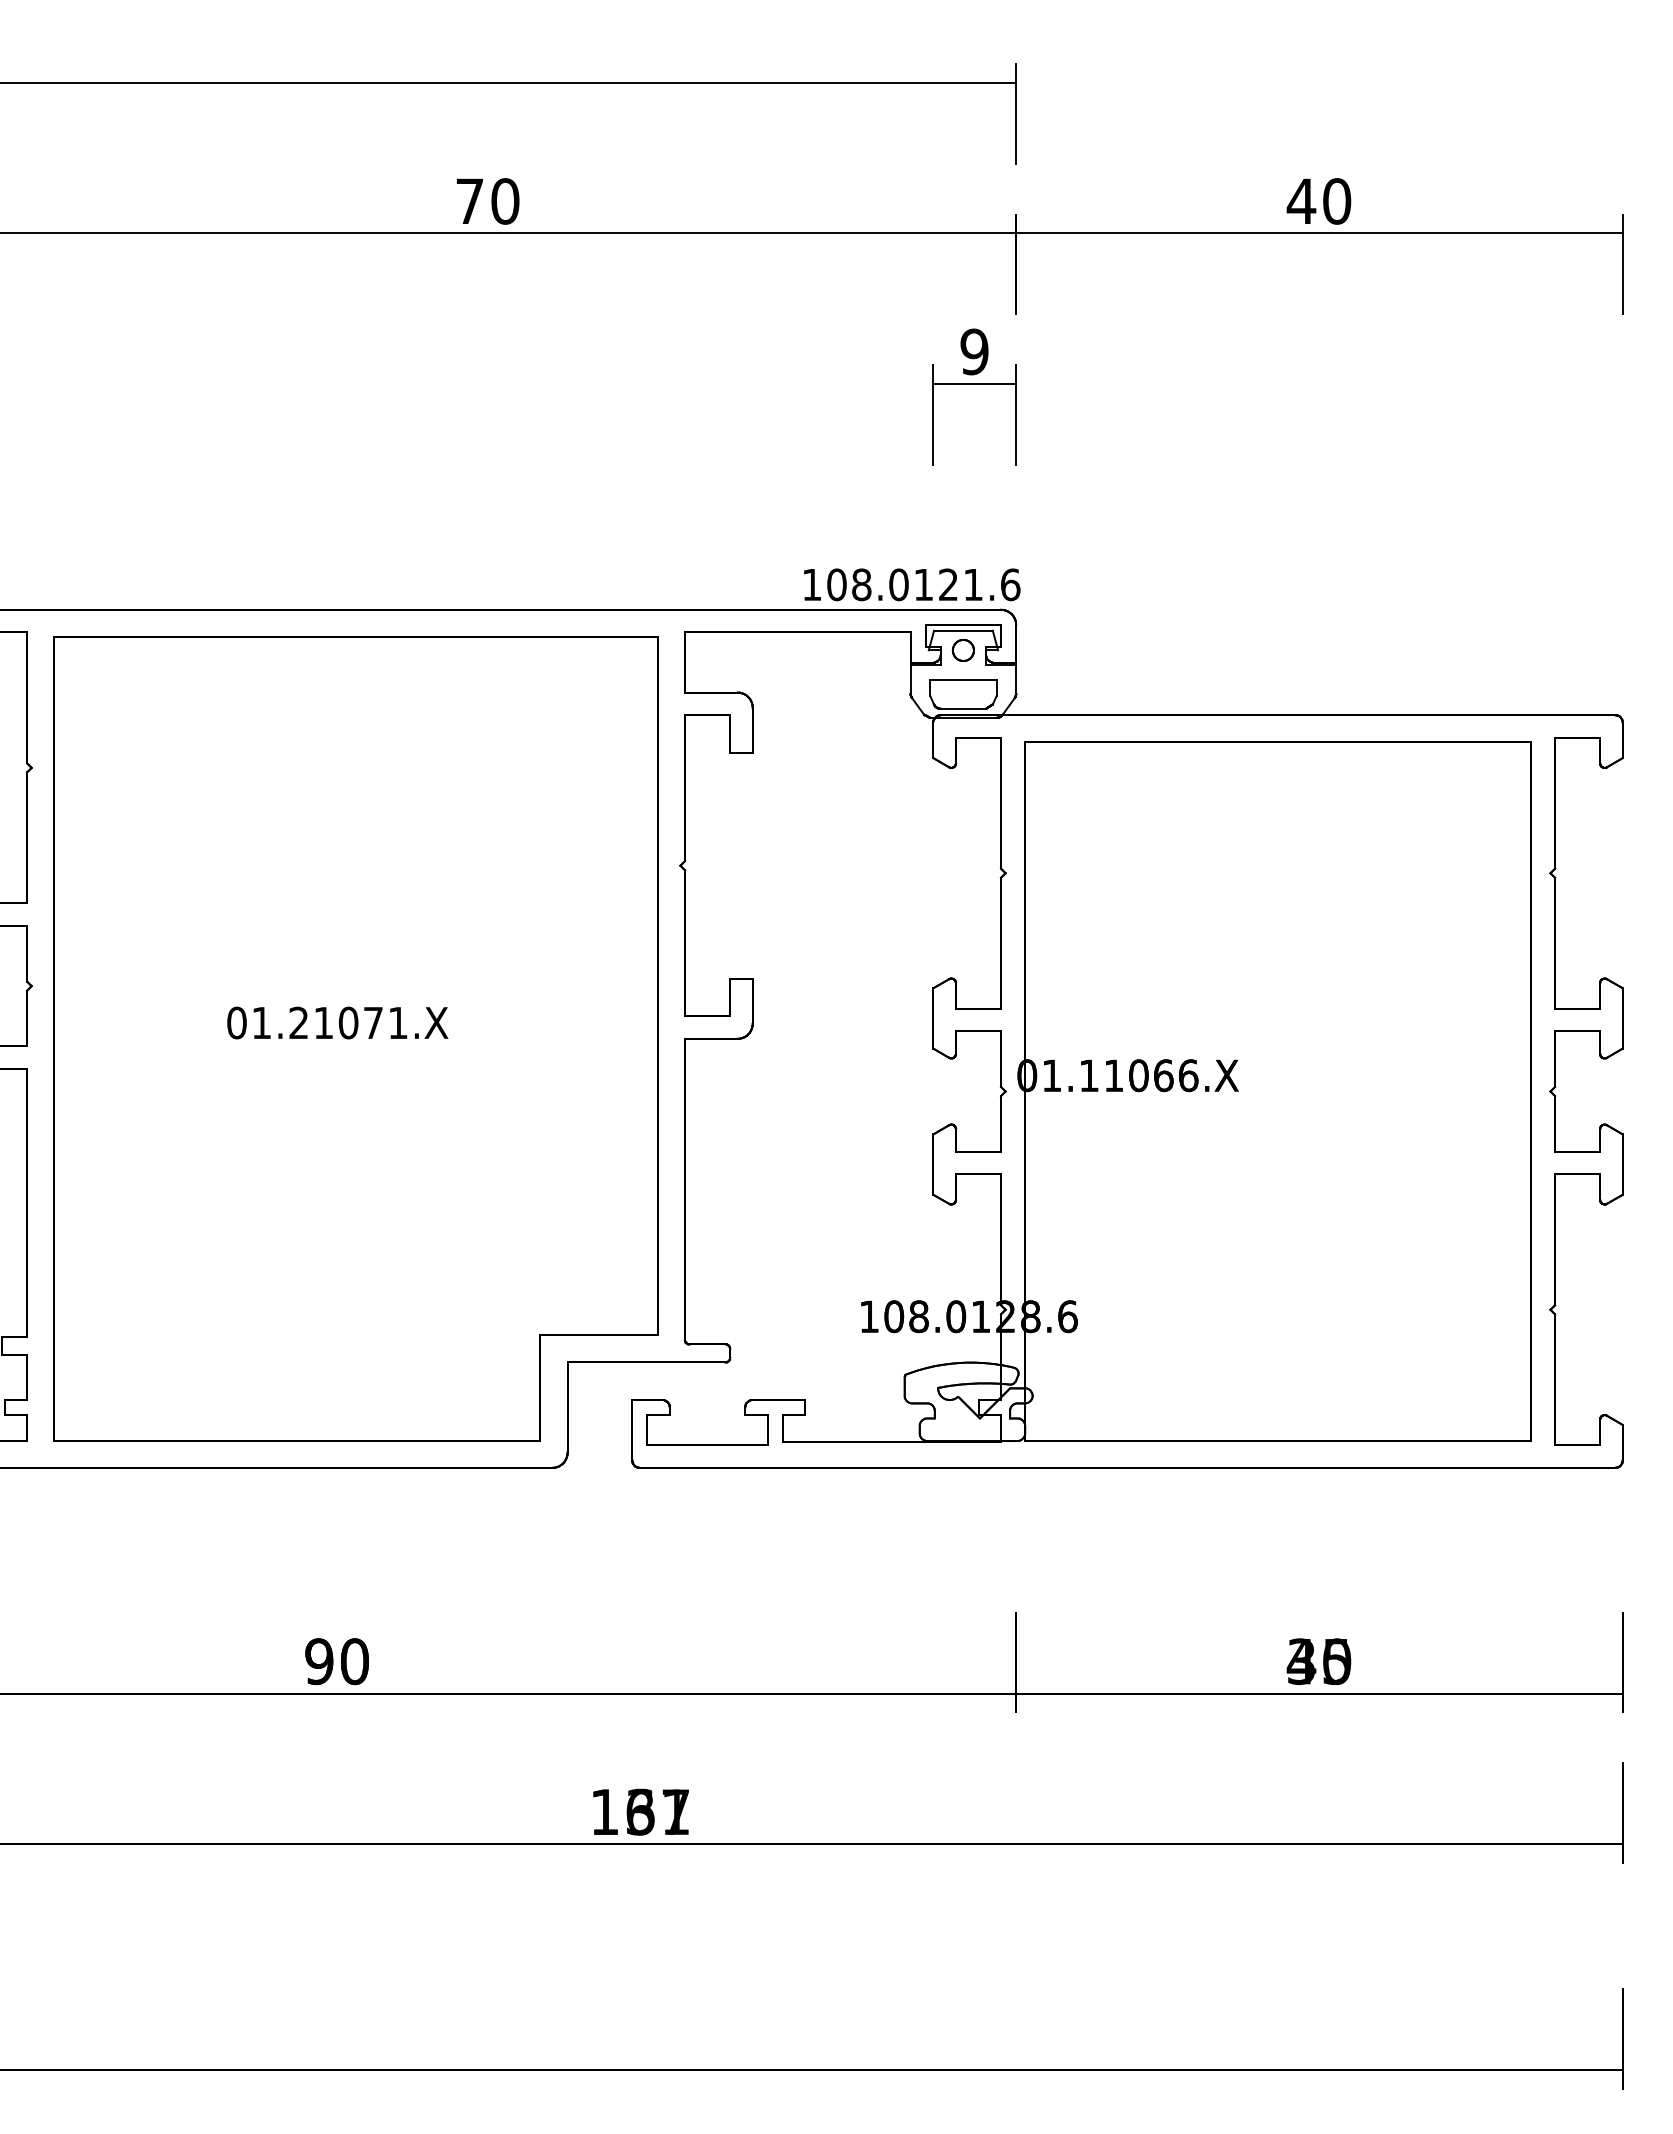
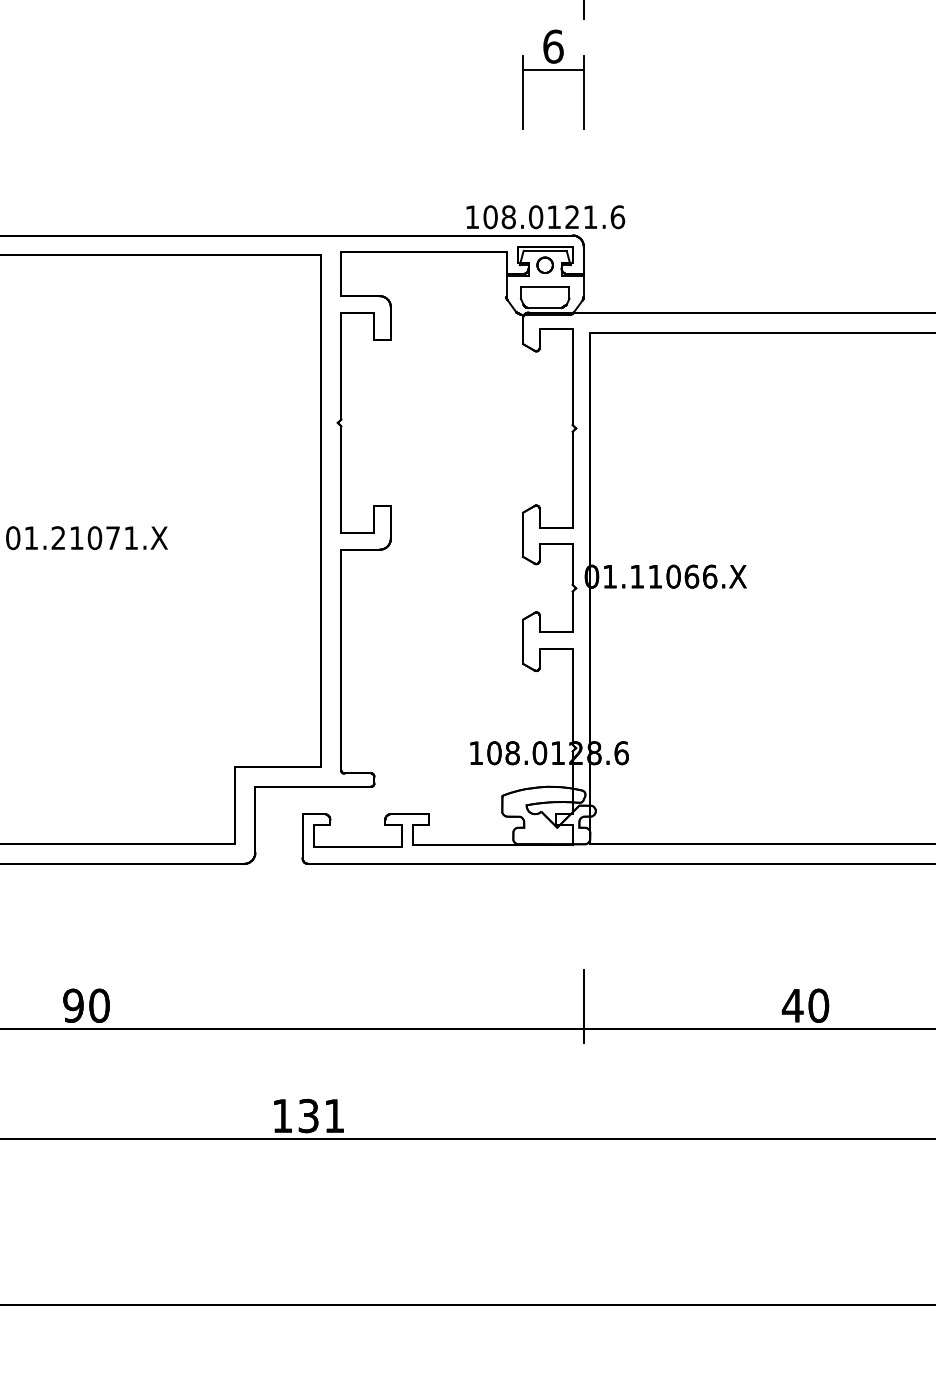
text: (974, 351) -> (553, 46), 9 -> 6
text: (912, 584) -> (545, 216), moved
text: (1318, 1661) -> (805, 1005), 35 -> 40
text: (657, 1811) -> (321, 1115), 167 -> 131

